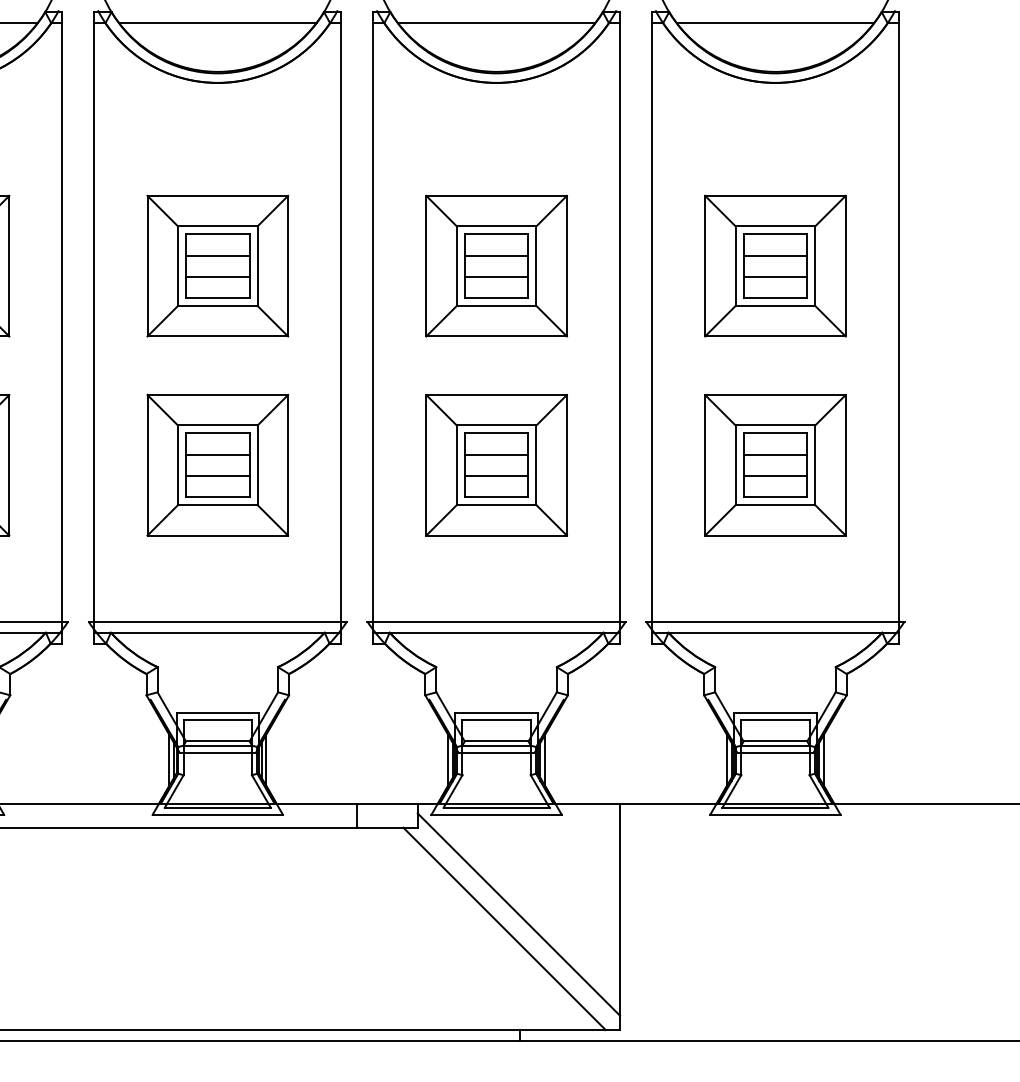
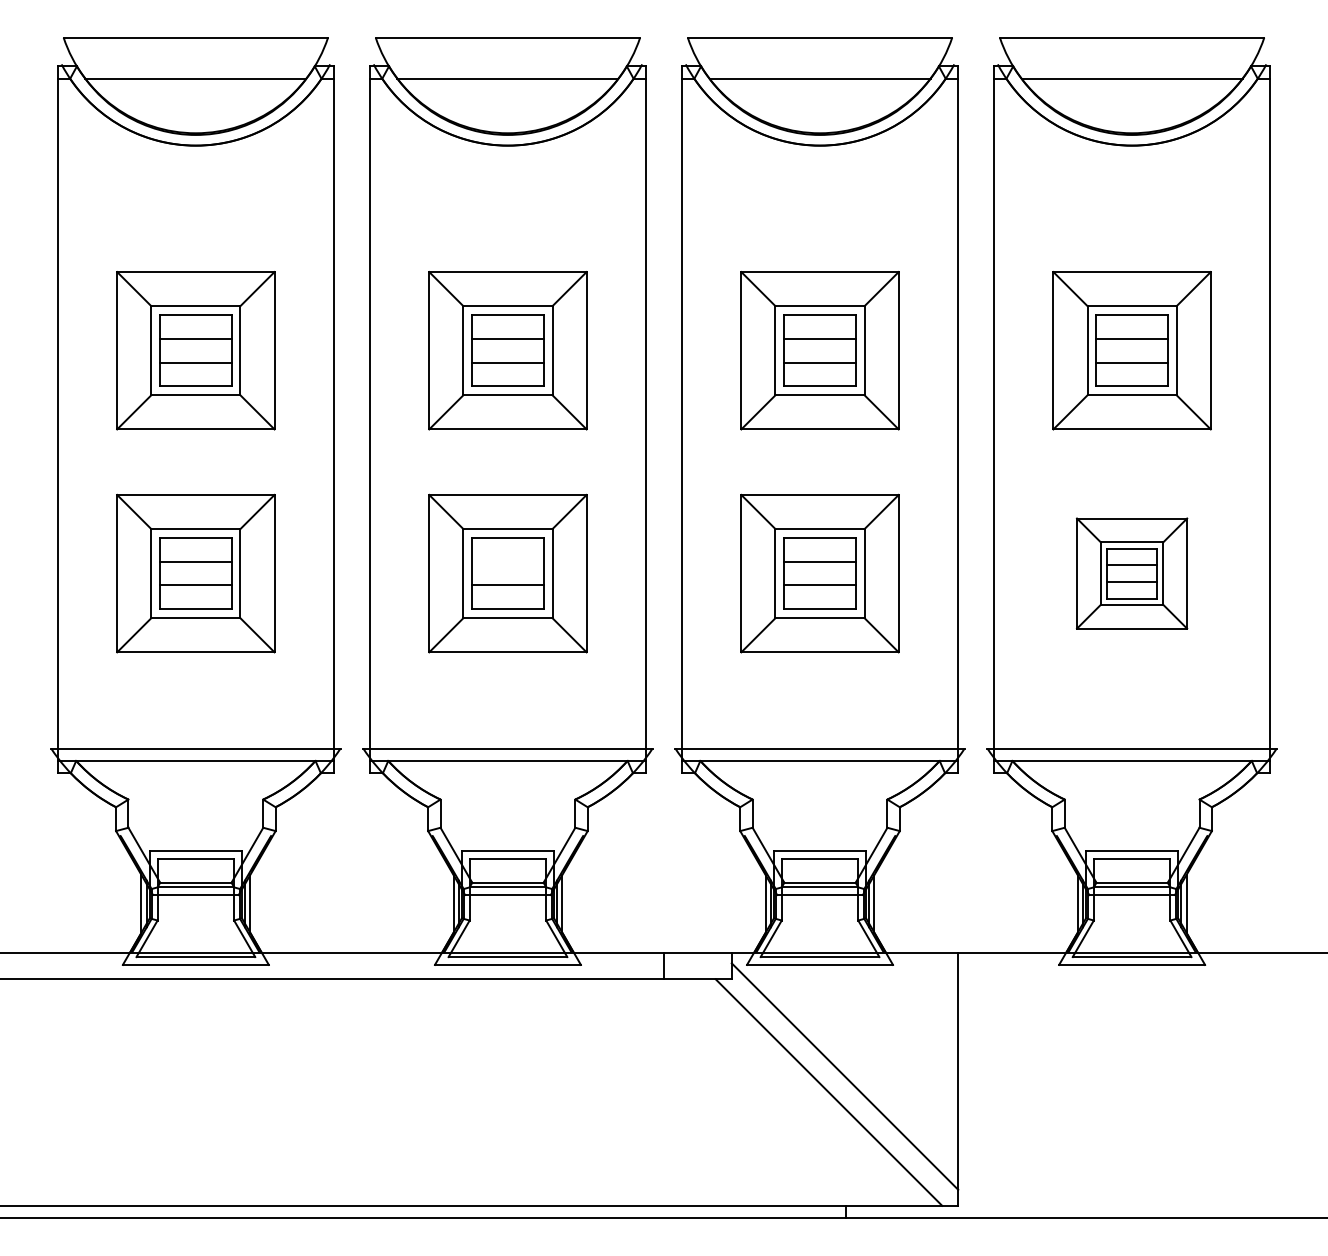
line: (217, 454) -> (507, 561), removed
part: (774, 465) -> (1131, 573), size x0.7

